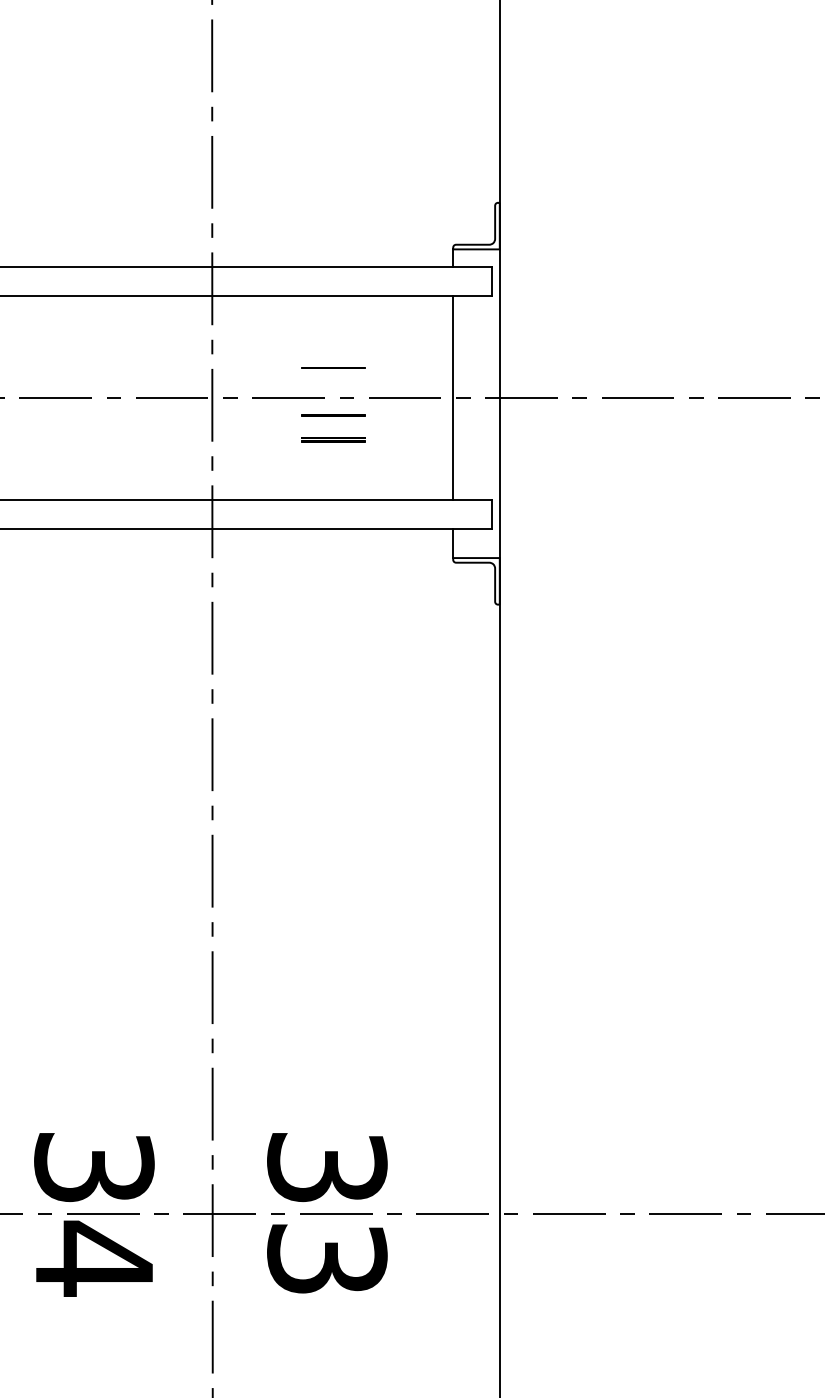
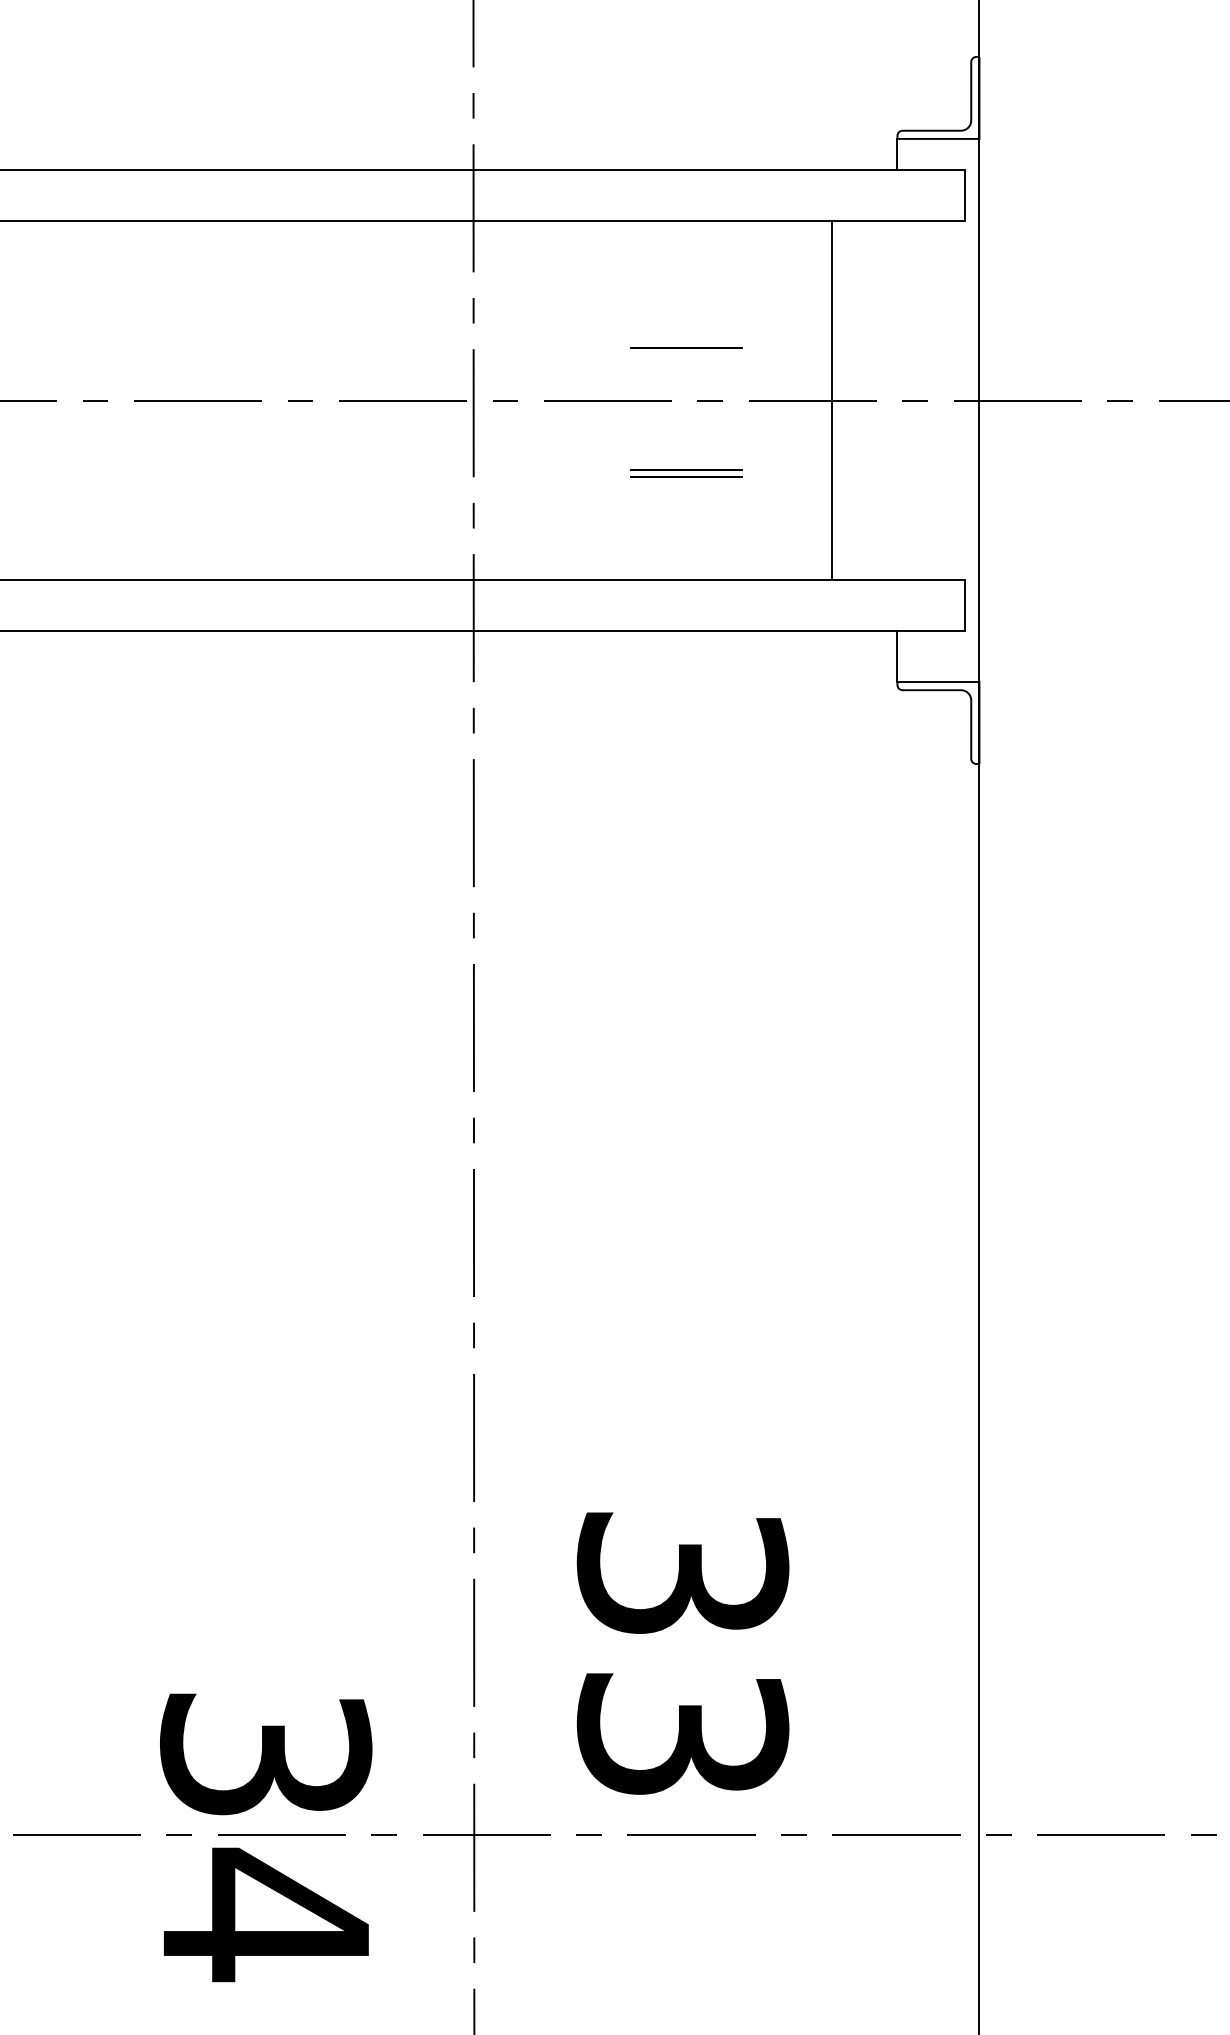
line: (453, 397) -> (832, 399), moved
line: (333, 415) -> (686, 431), removed
text: (327, 1213) -> (683, 1654), moved

